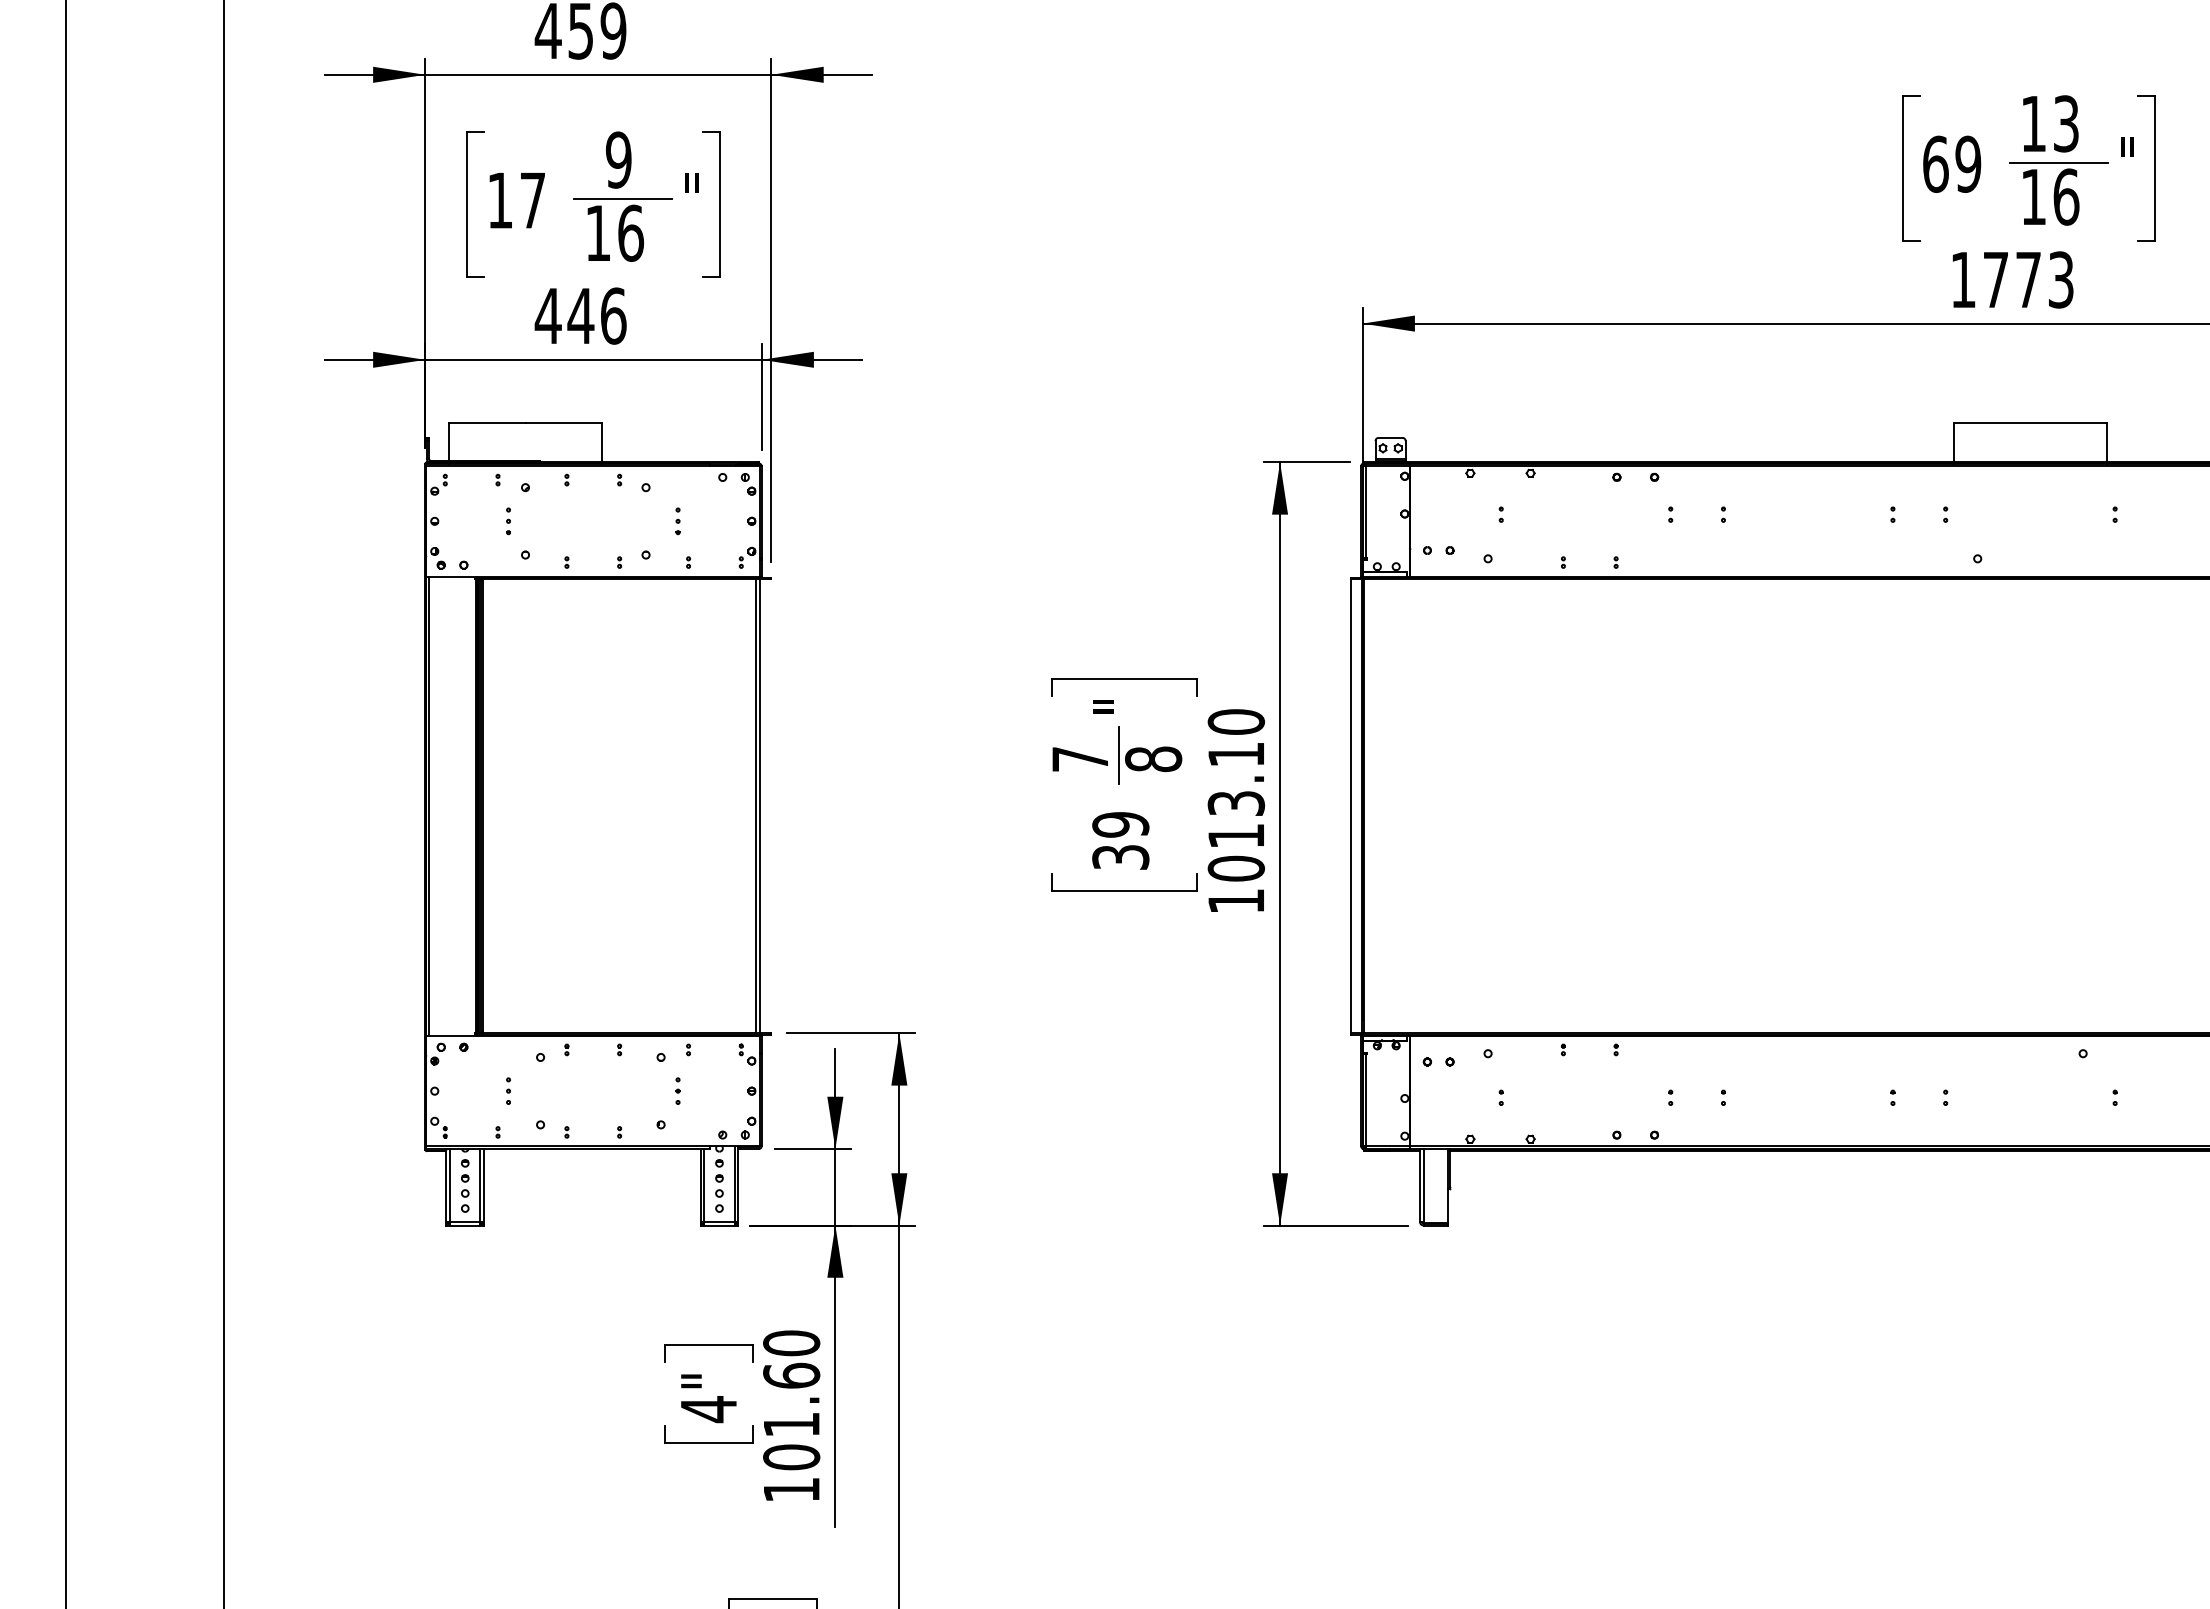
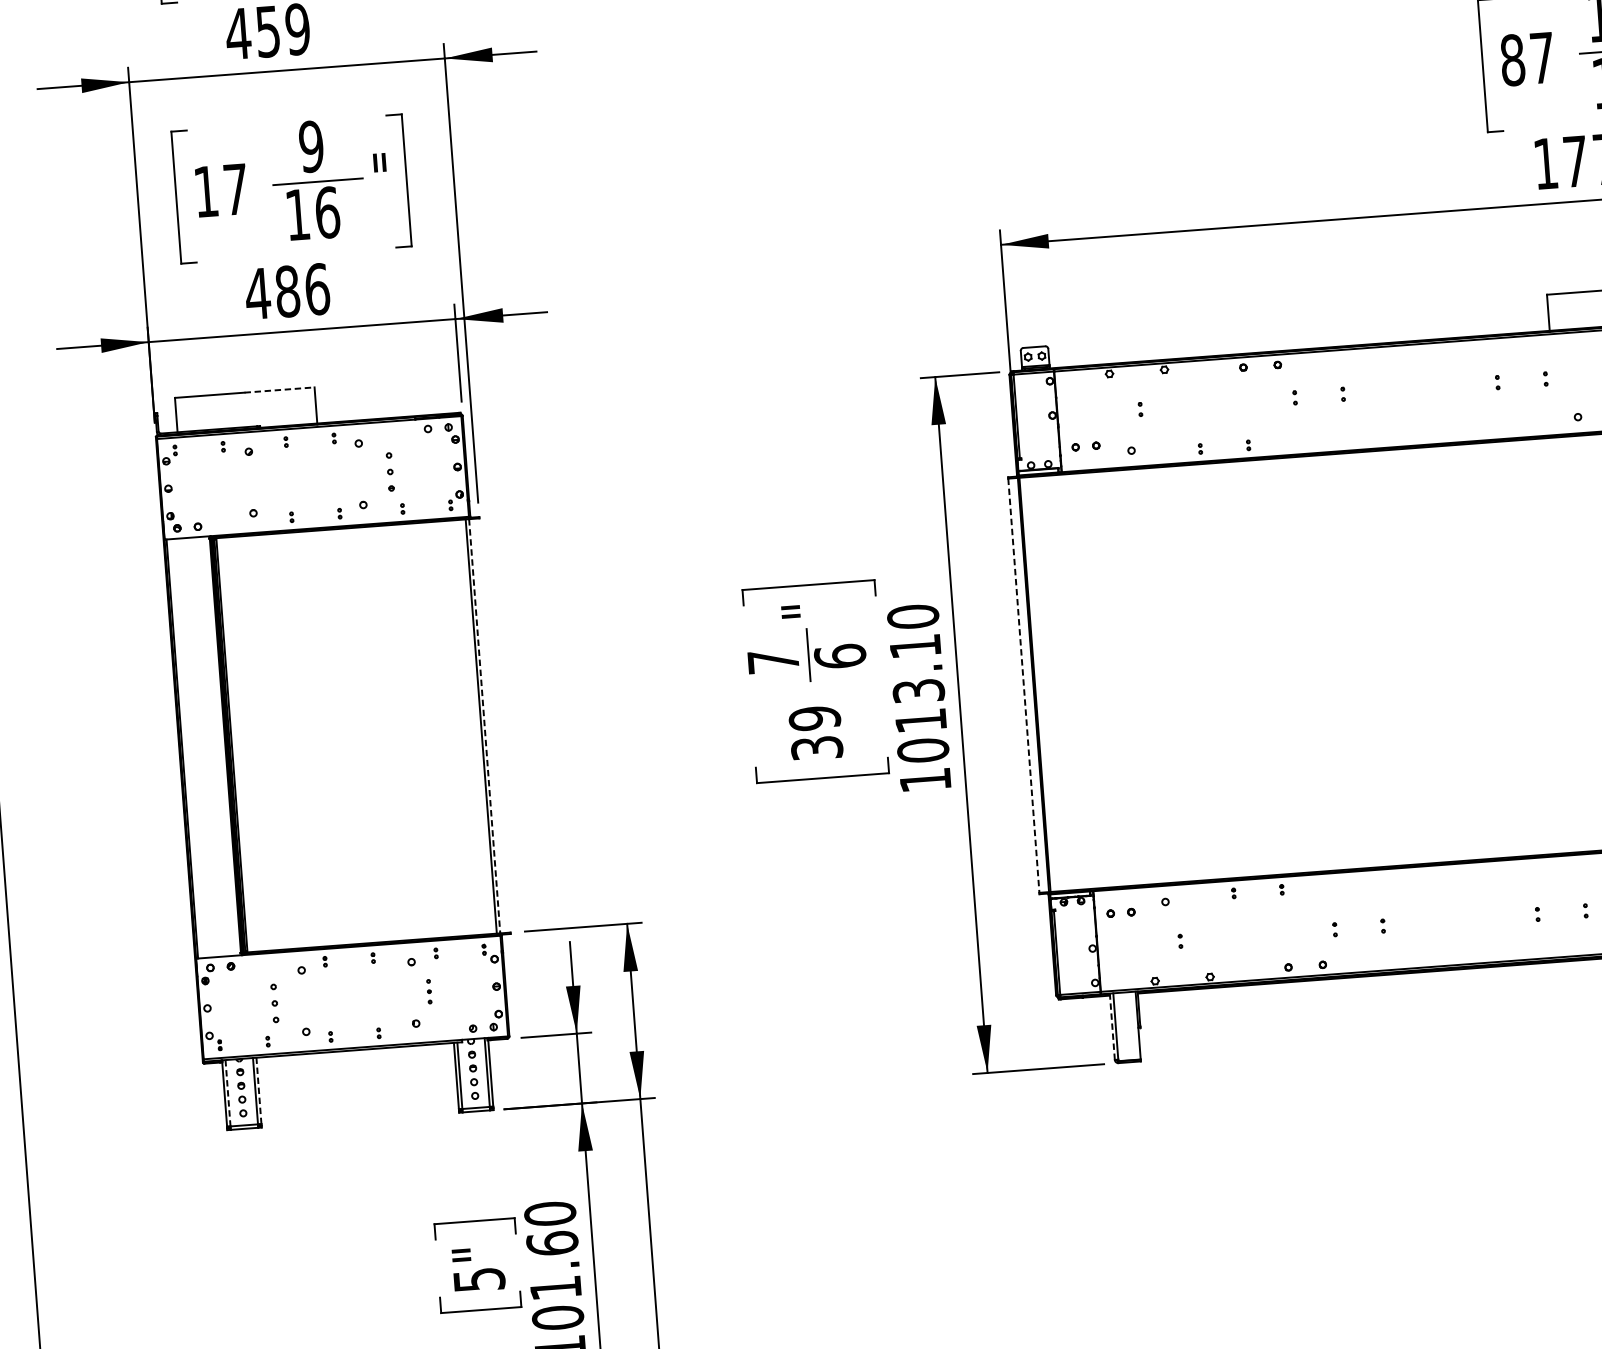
text: (1952, 163) -> (1527, 58), 69 -> 87
text: (580, 315) -> (287, 291), 446 -> 486
line: (564, 422) -> (279, 389), solid -> dashed
part: (508, 521) -> (235, 483), removed
part: (677, 521) -> (389, 472), size x1.6
text: (1153, 759) -> (840, 656), 8 -> 6
line: (760, 806) -> (485, 726), solid -> dashed
line: (1351, 806) -> (1023, 685), solid -> dashed
part: (508, 1090) -> (274, 1002), size x1.6
line: (484, 1184) -> (259, 1090), solid -> dashed
line: (1419, 1184) -> (1111, 1025), solid -> dashed
line: (450, 1185) -> (228, 1093), solid -> dashed
text: (709, 1409) -> (479, 1279), 4" -> 5"

